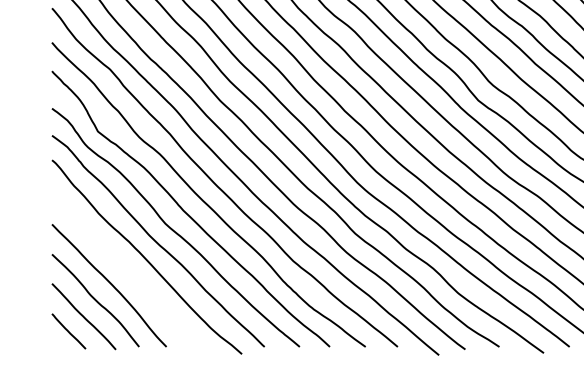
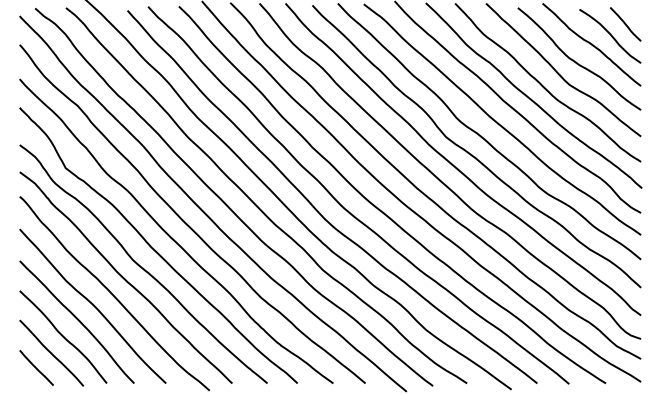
curve: (124, 268) -> (92, 305), added

